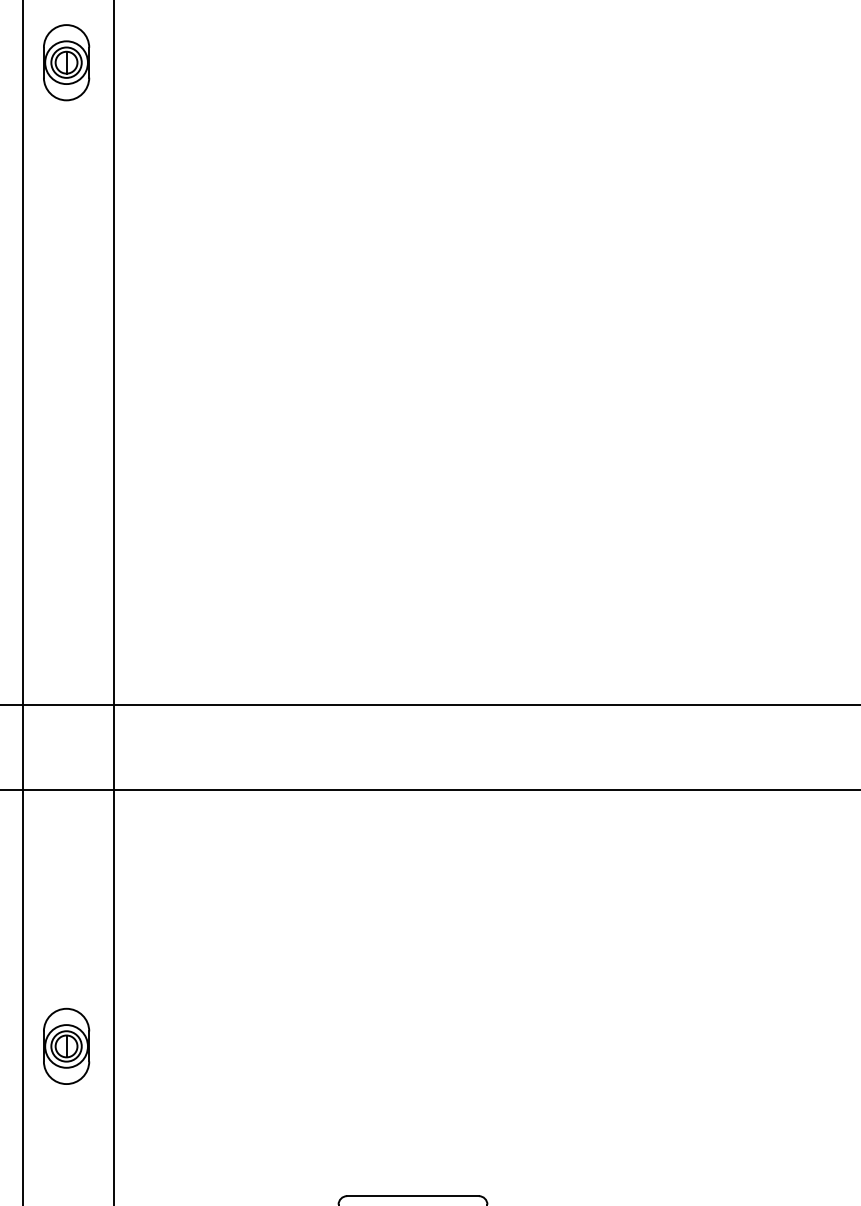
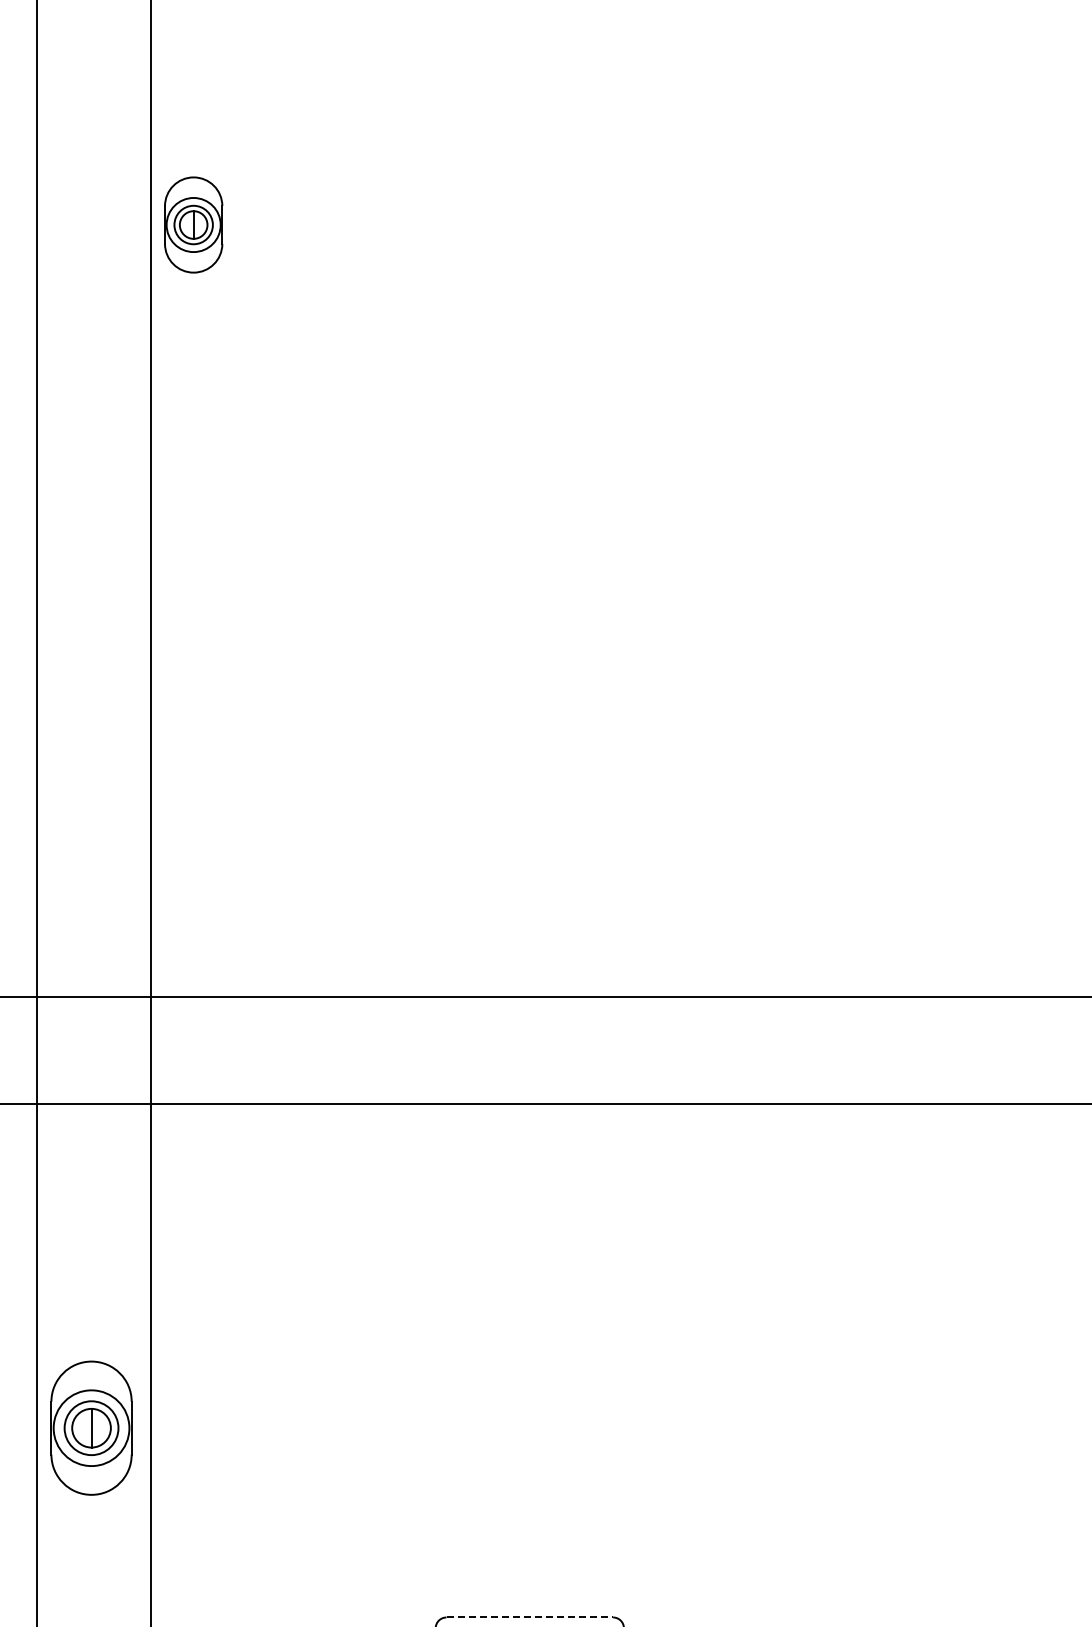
part: (66, 62) -> (193, 224), moved
part: (66, 1045) -> (91, 1427), size x1.4
line: (413, 1196) -> (530, 1617), solid -> dashed

